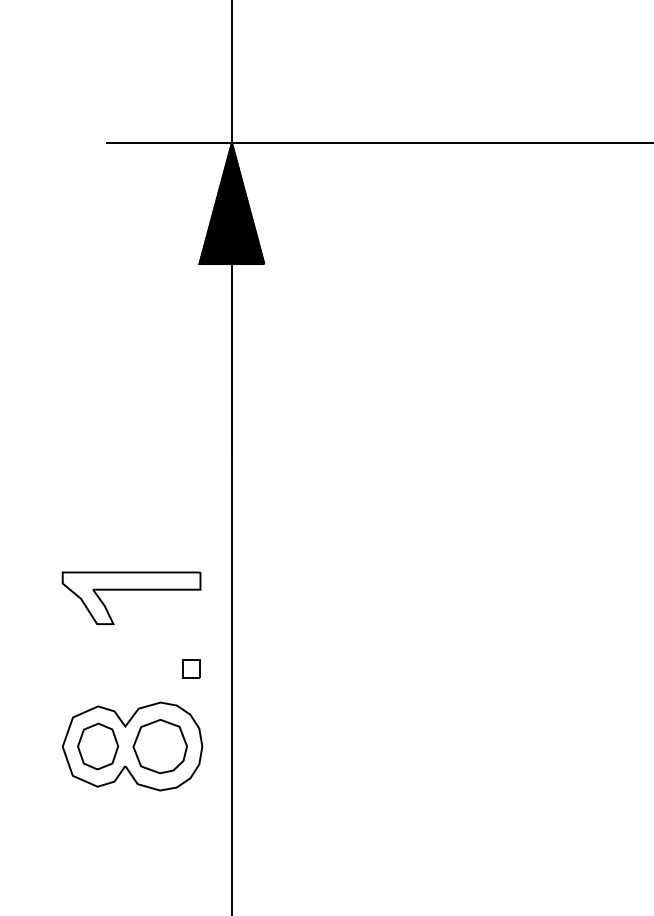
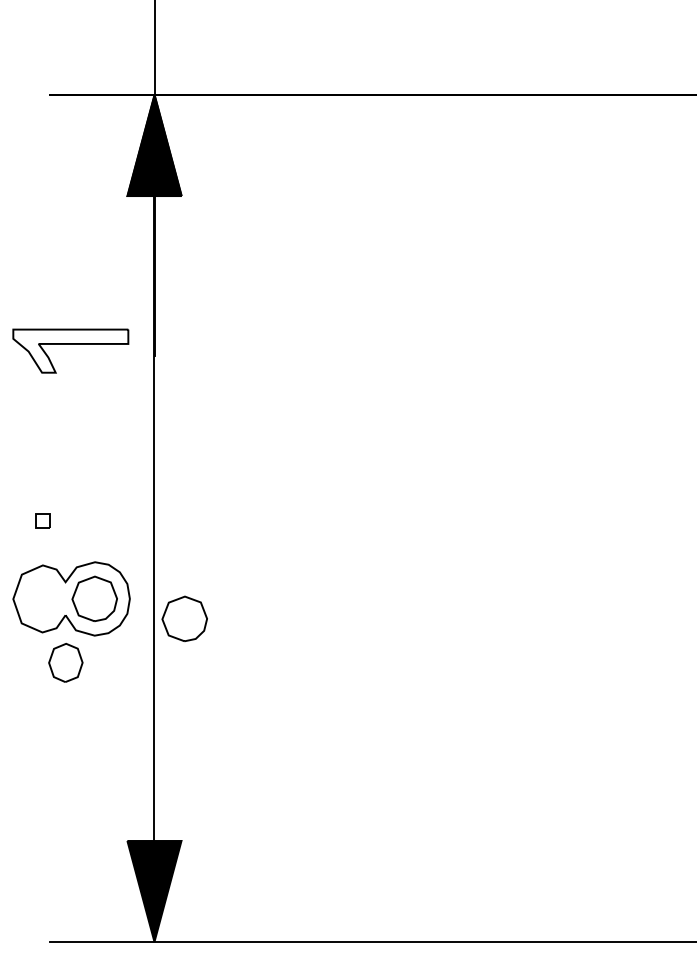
part: (131, 597) -> (70, 350), moved
part: (191, 668) -> (42, 520), moved
part: (97, 746) -> (65, 662), moved
part: (267, 769) -> (184, 618), added

